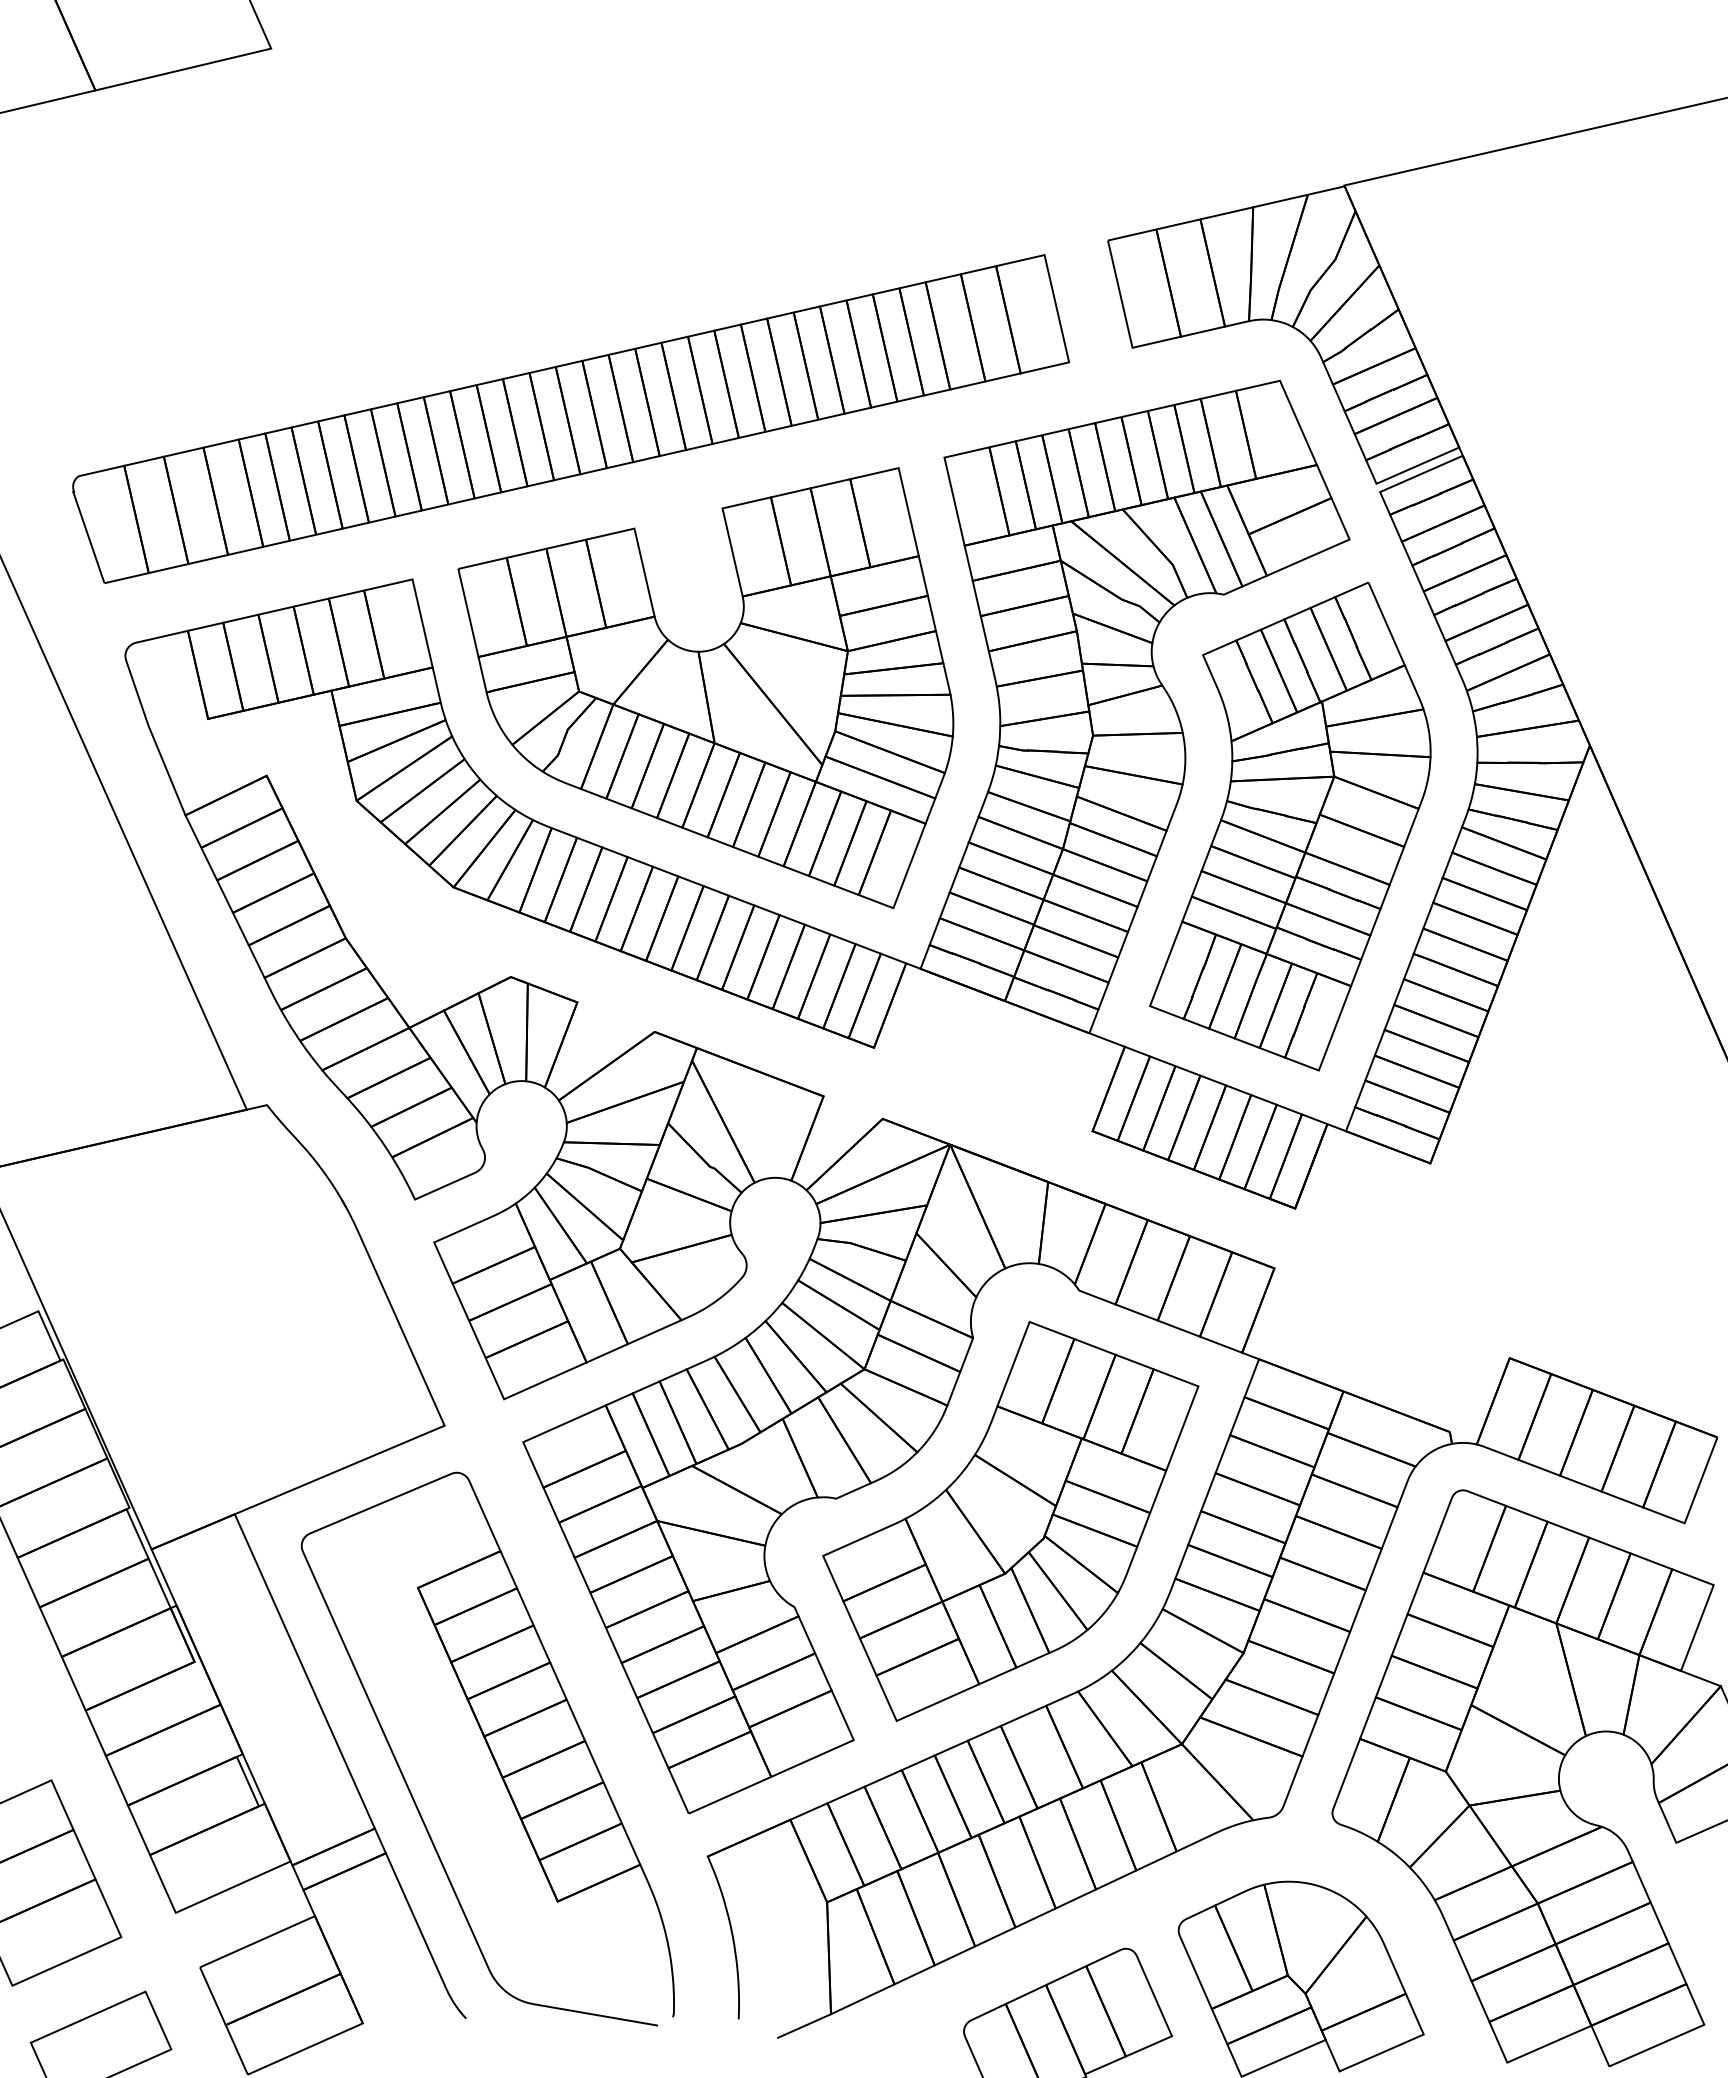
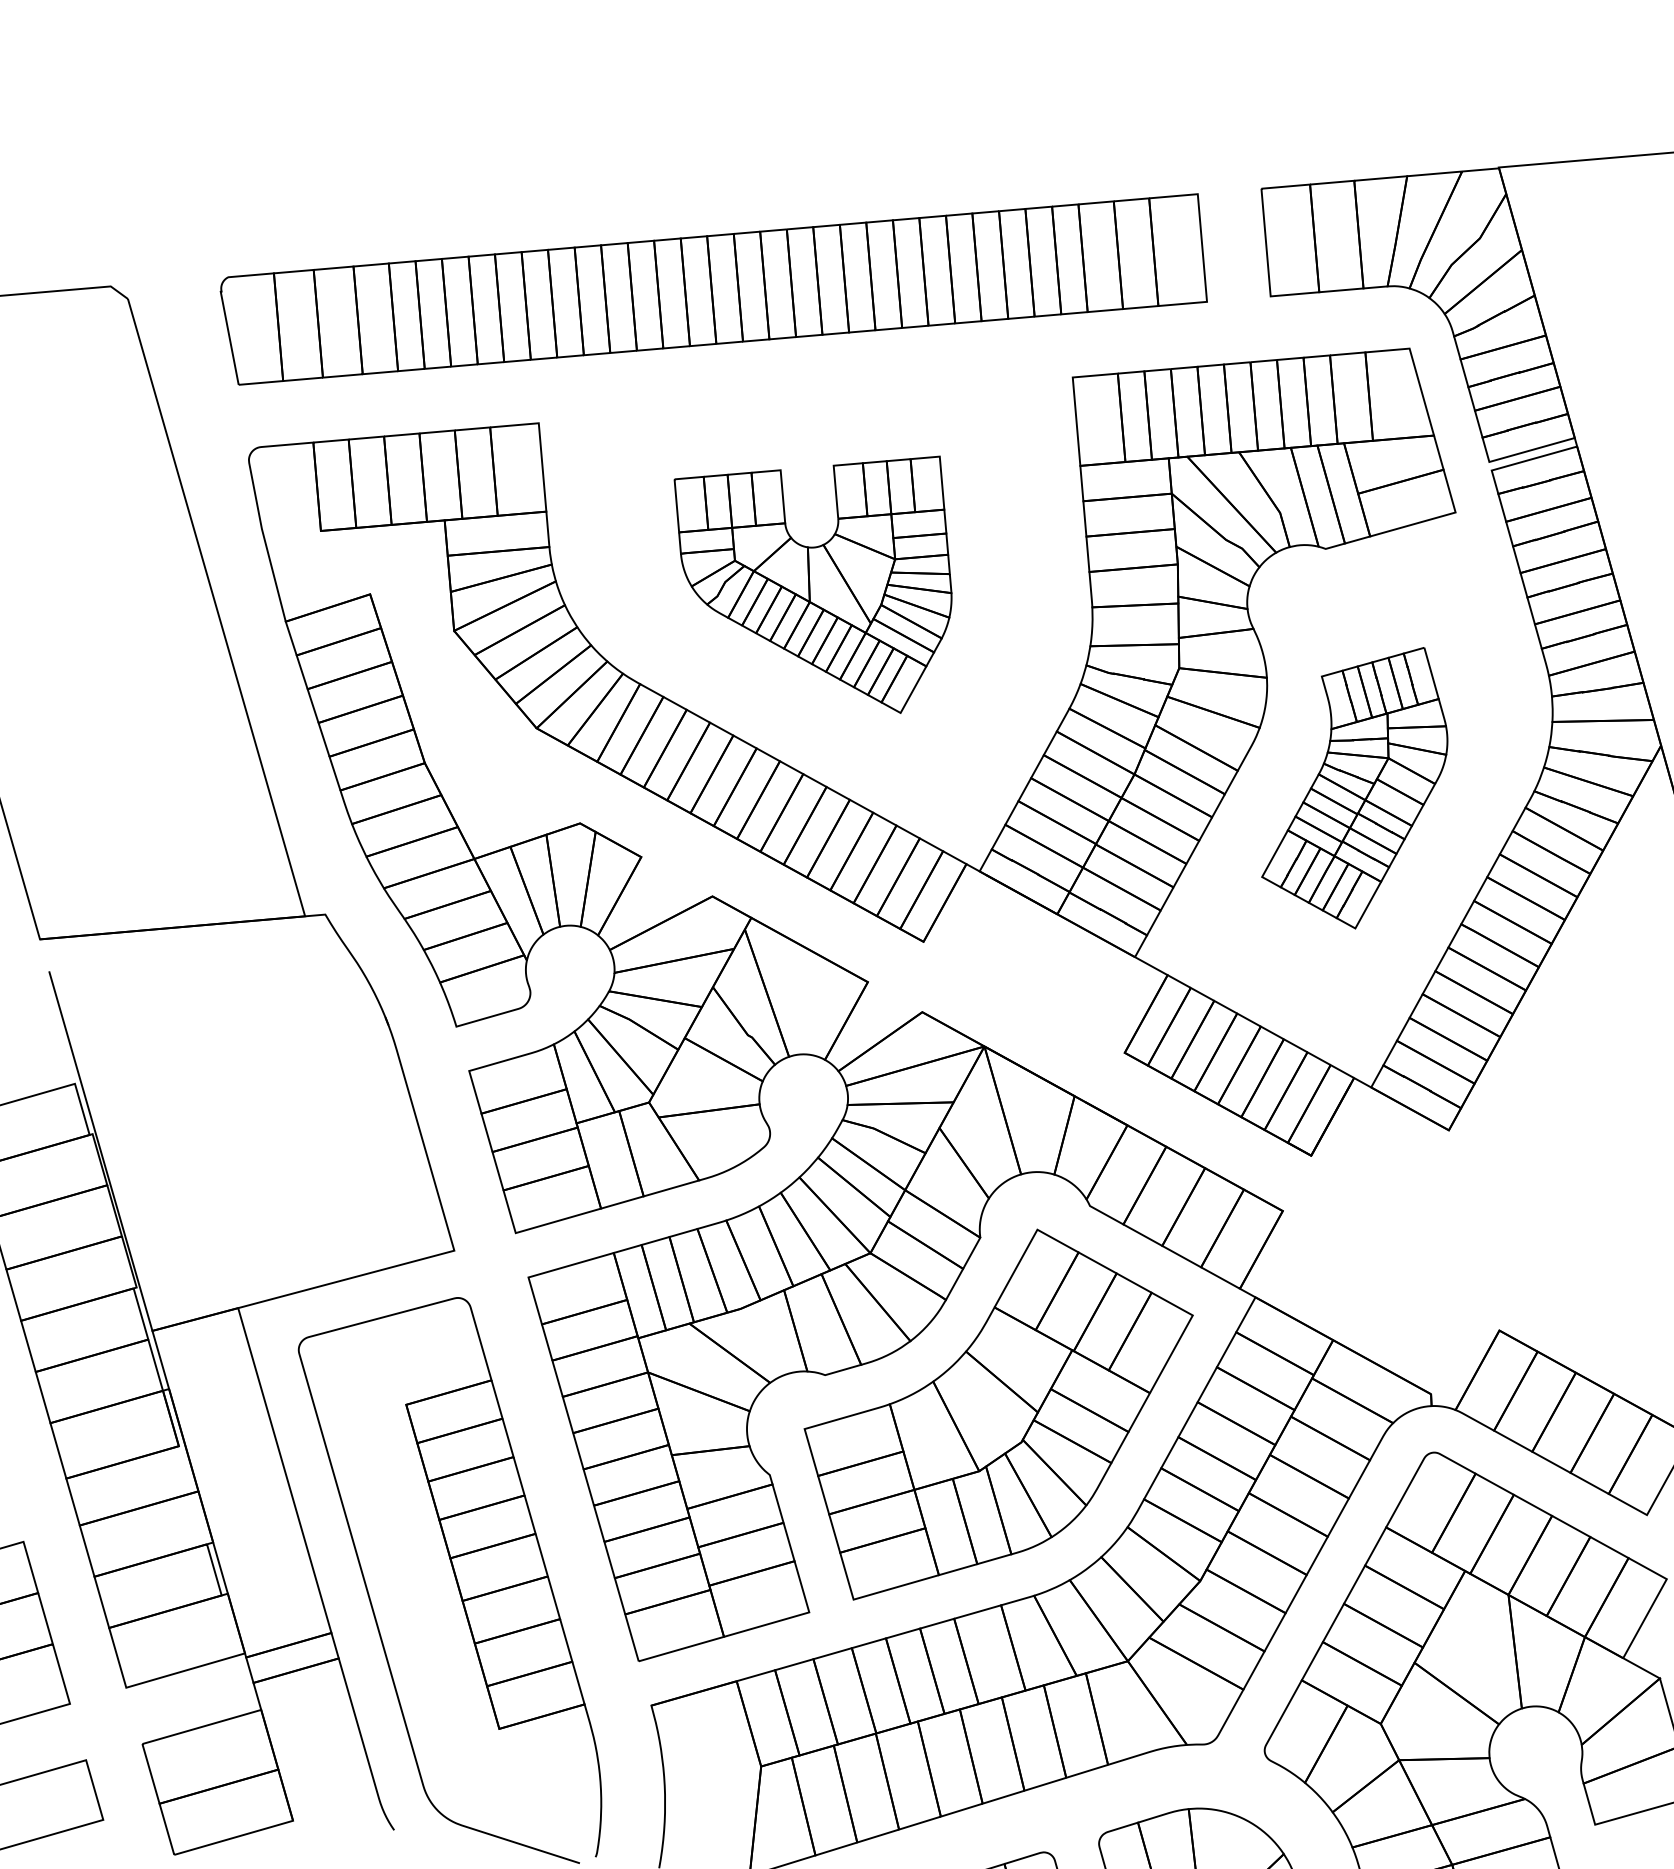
part: (705, 688) -> (808, 569), size x0.6
part: (1290, 826) -> (1358, 783), size x0.6

